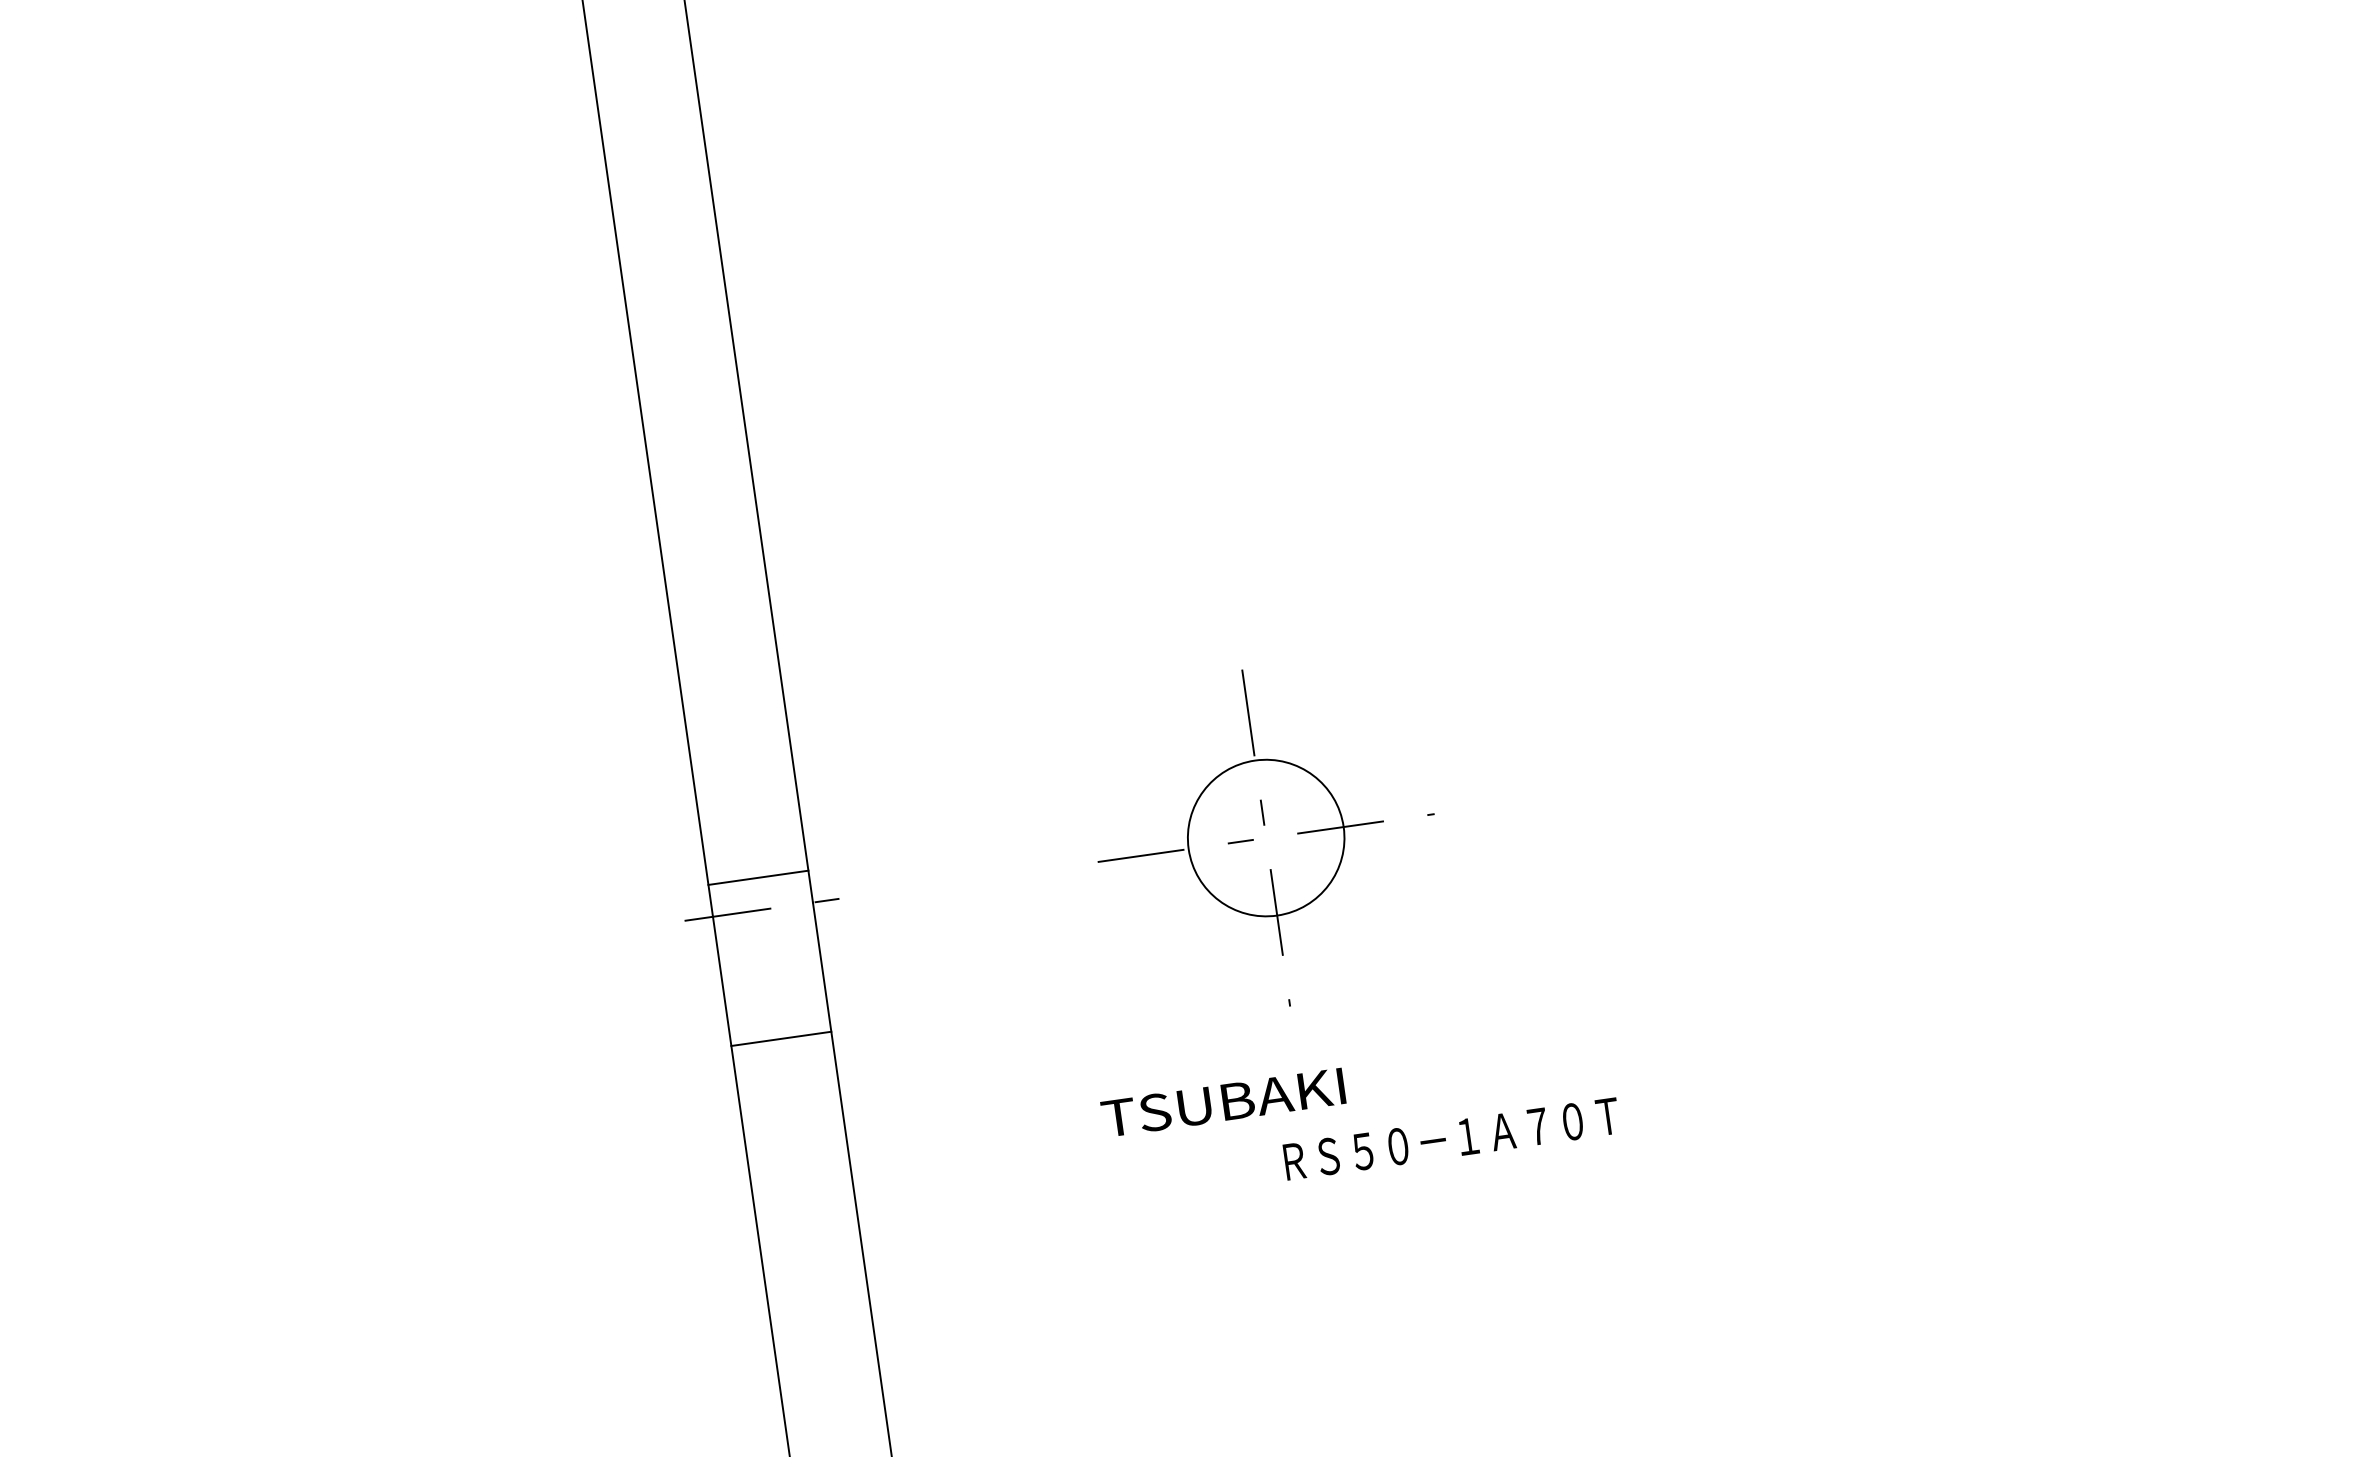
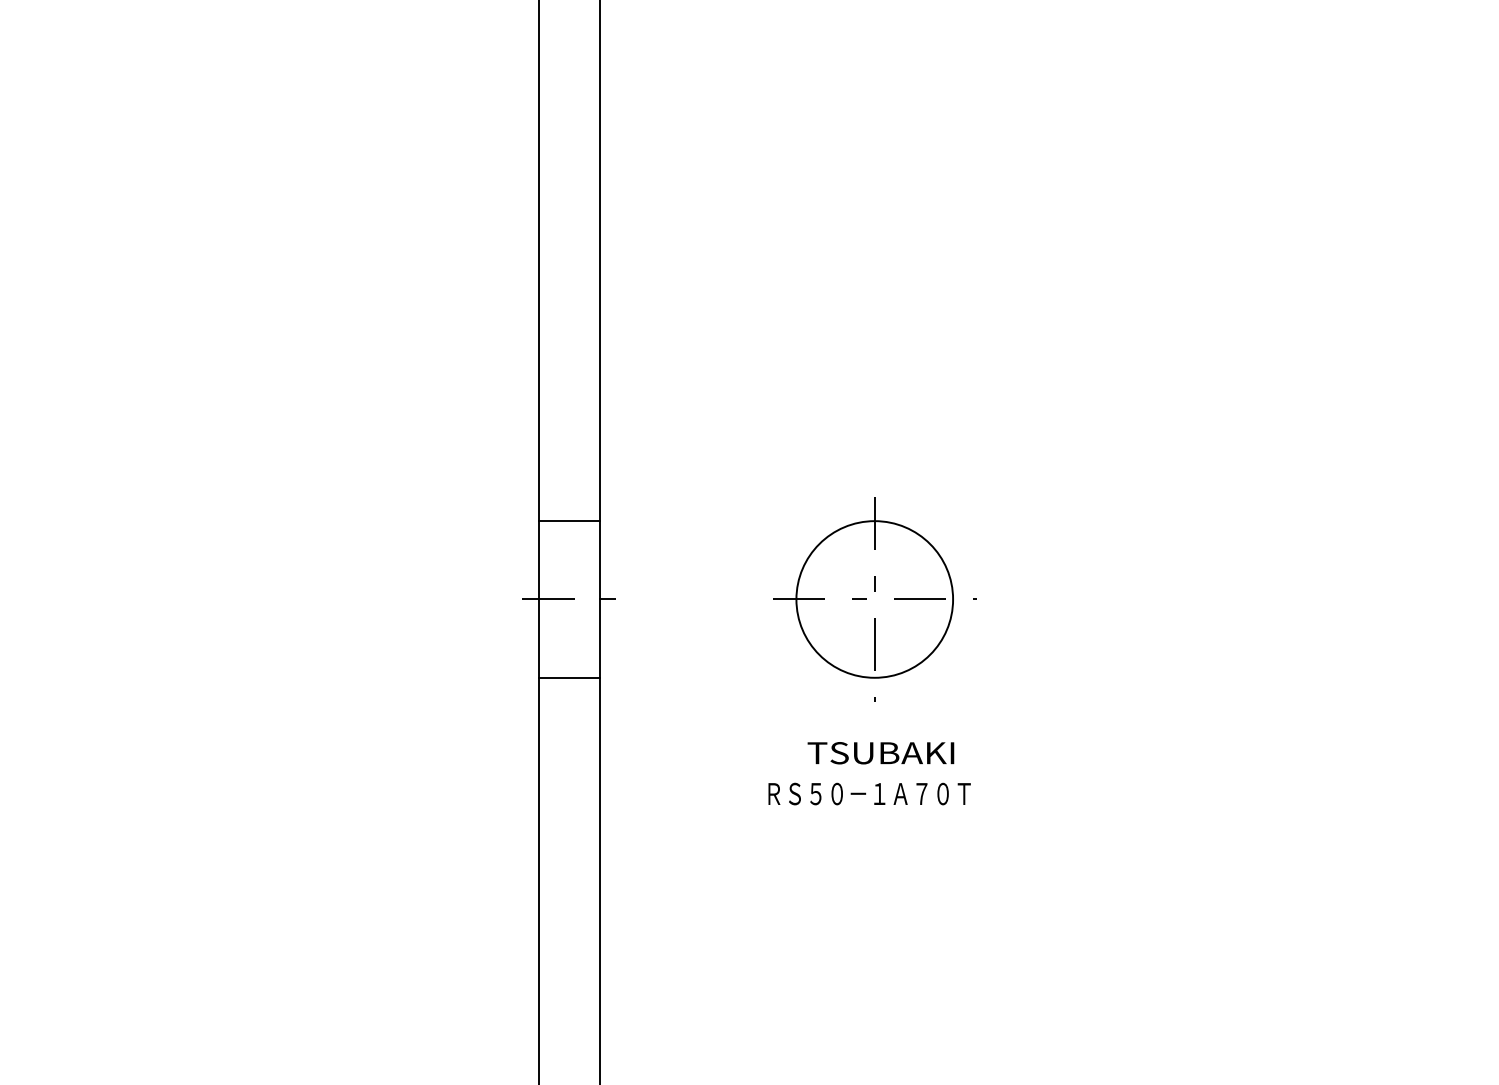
circle: (1265, 838) -> (874, 599), size x1.67
line: (758, 878) -> (569, 521), moved
text: (1222, 1103) -> (880, 753), moved
text: (1451, 1138) -> (869, 793), moved

